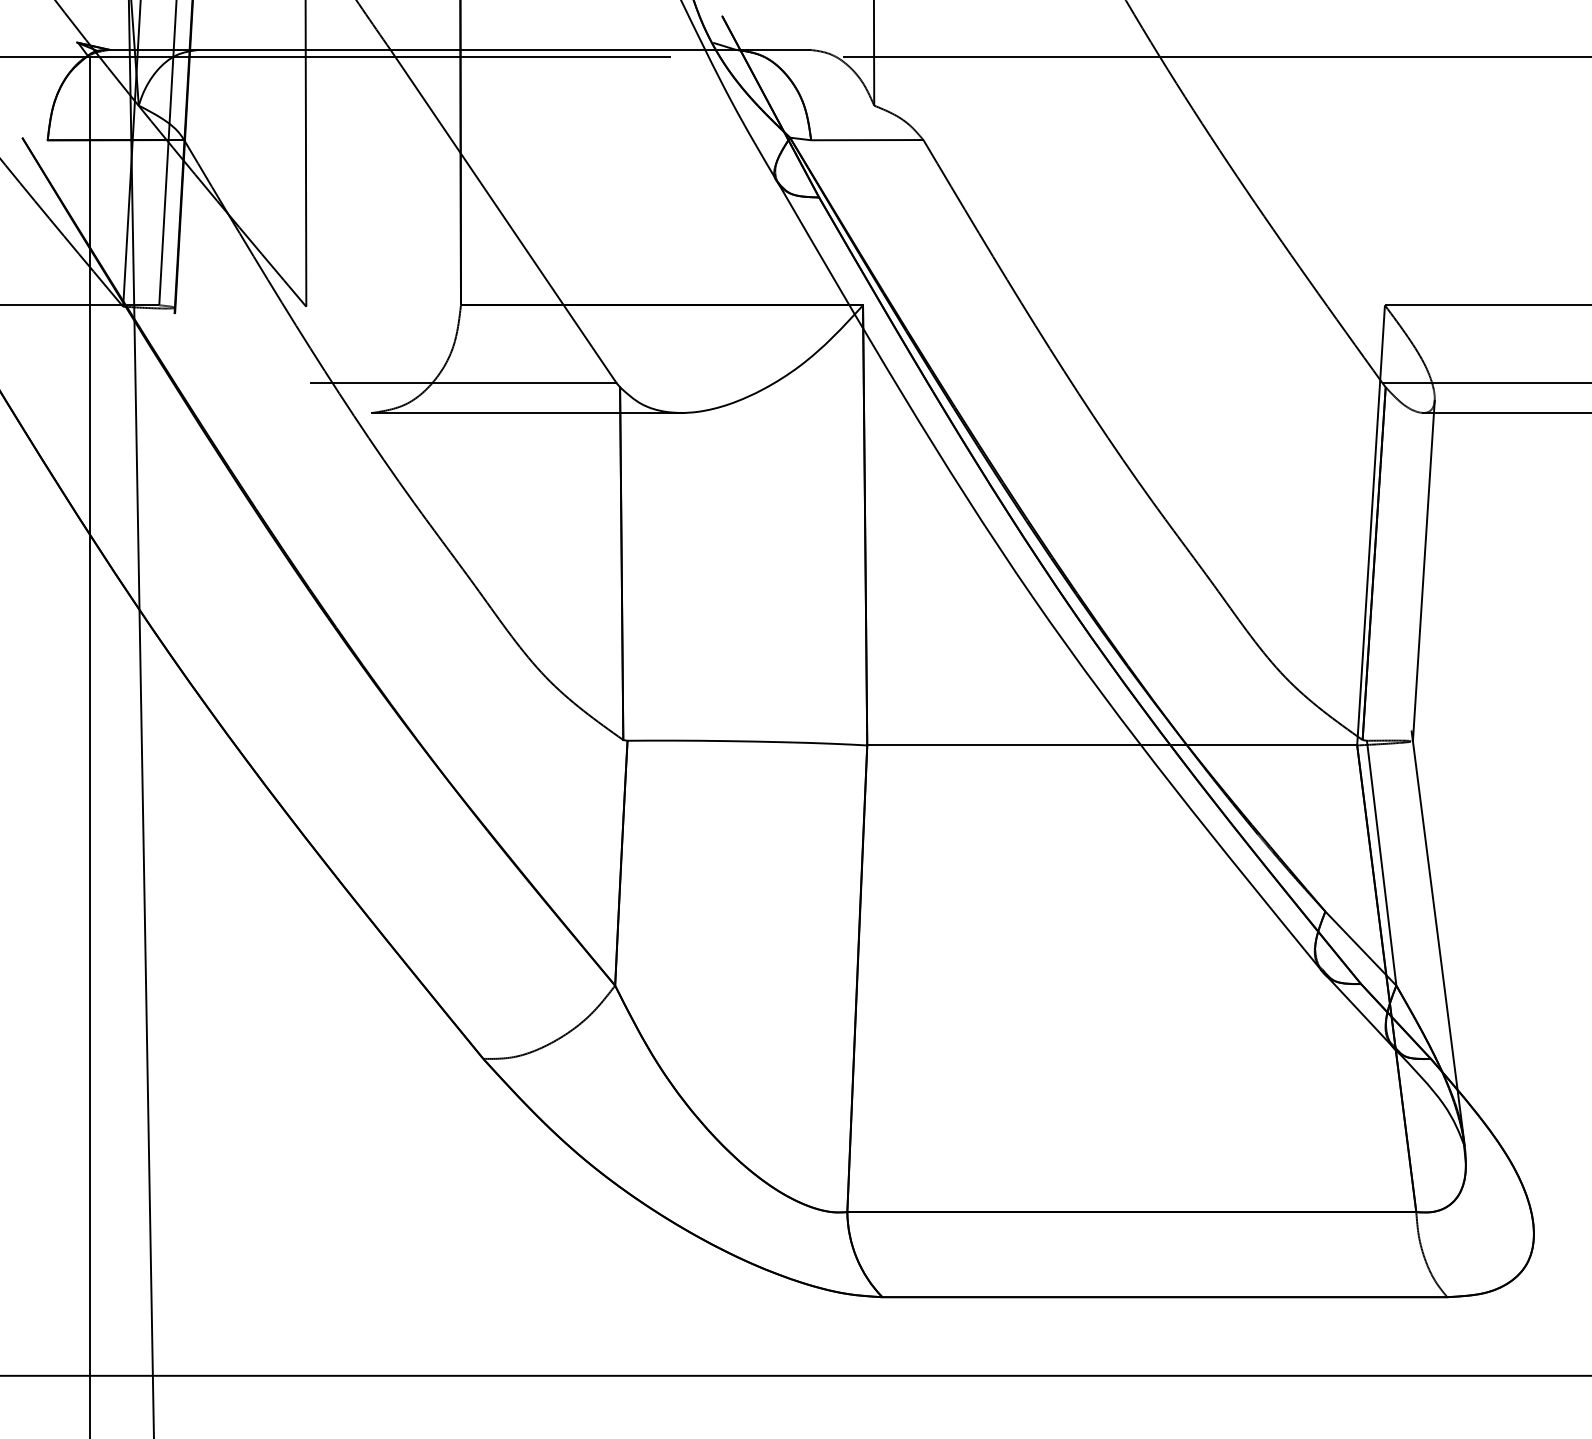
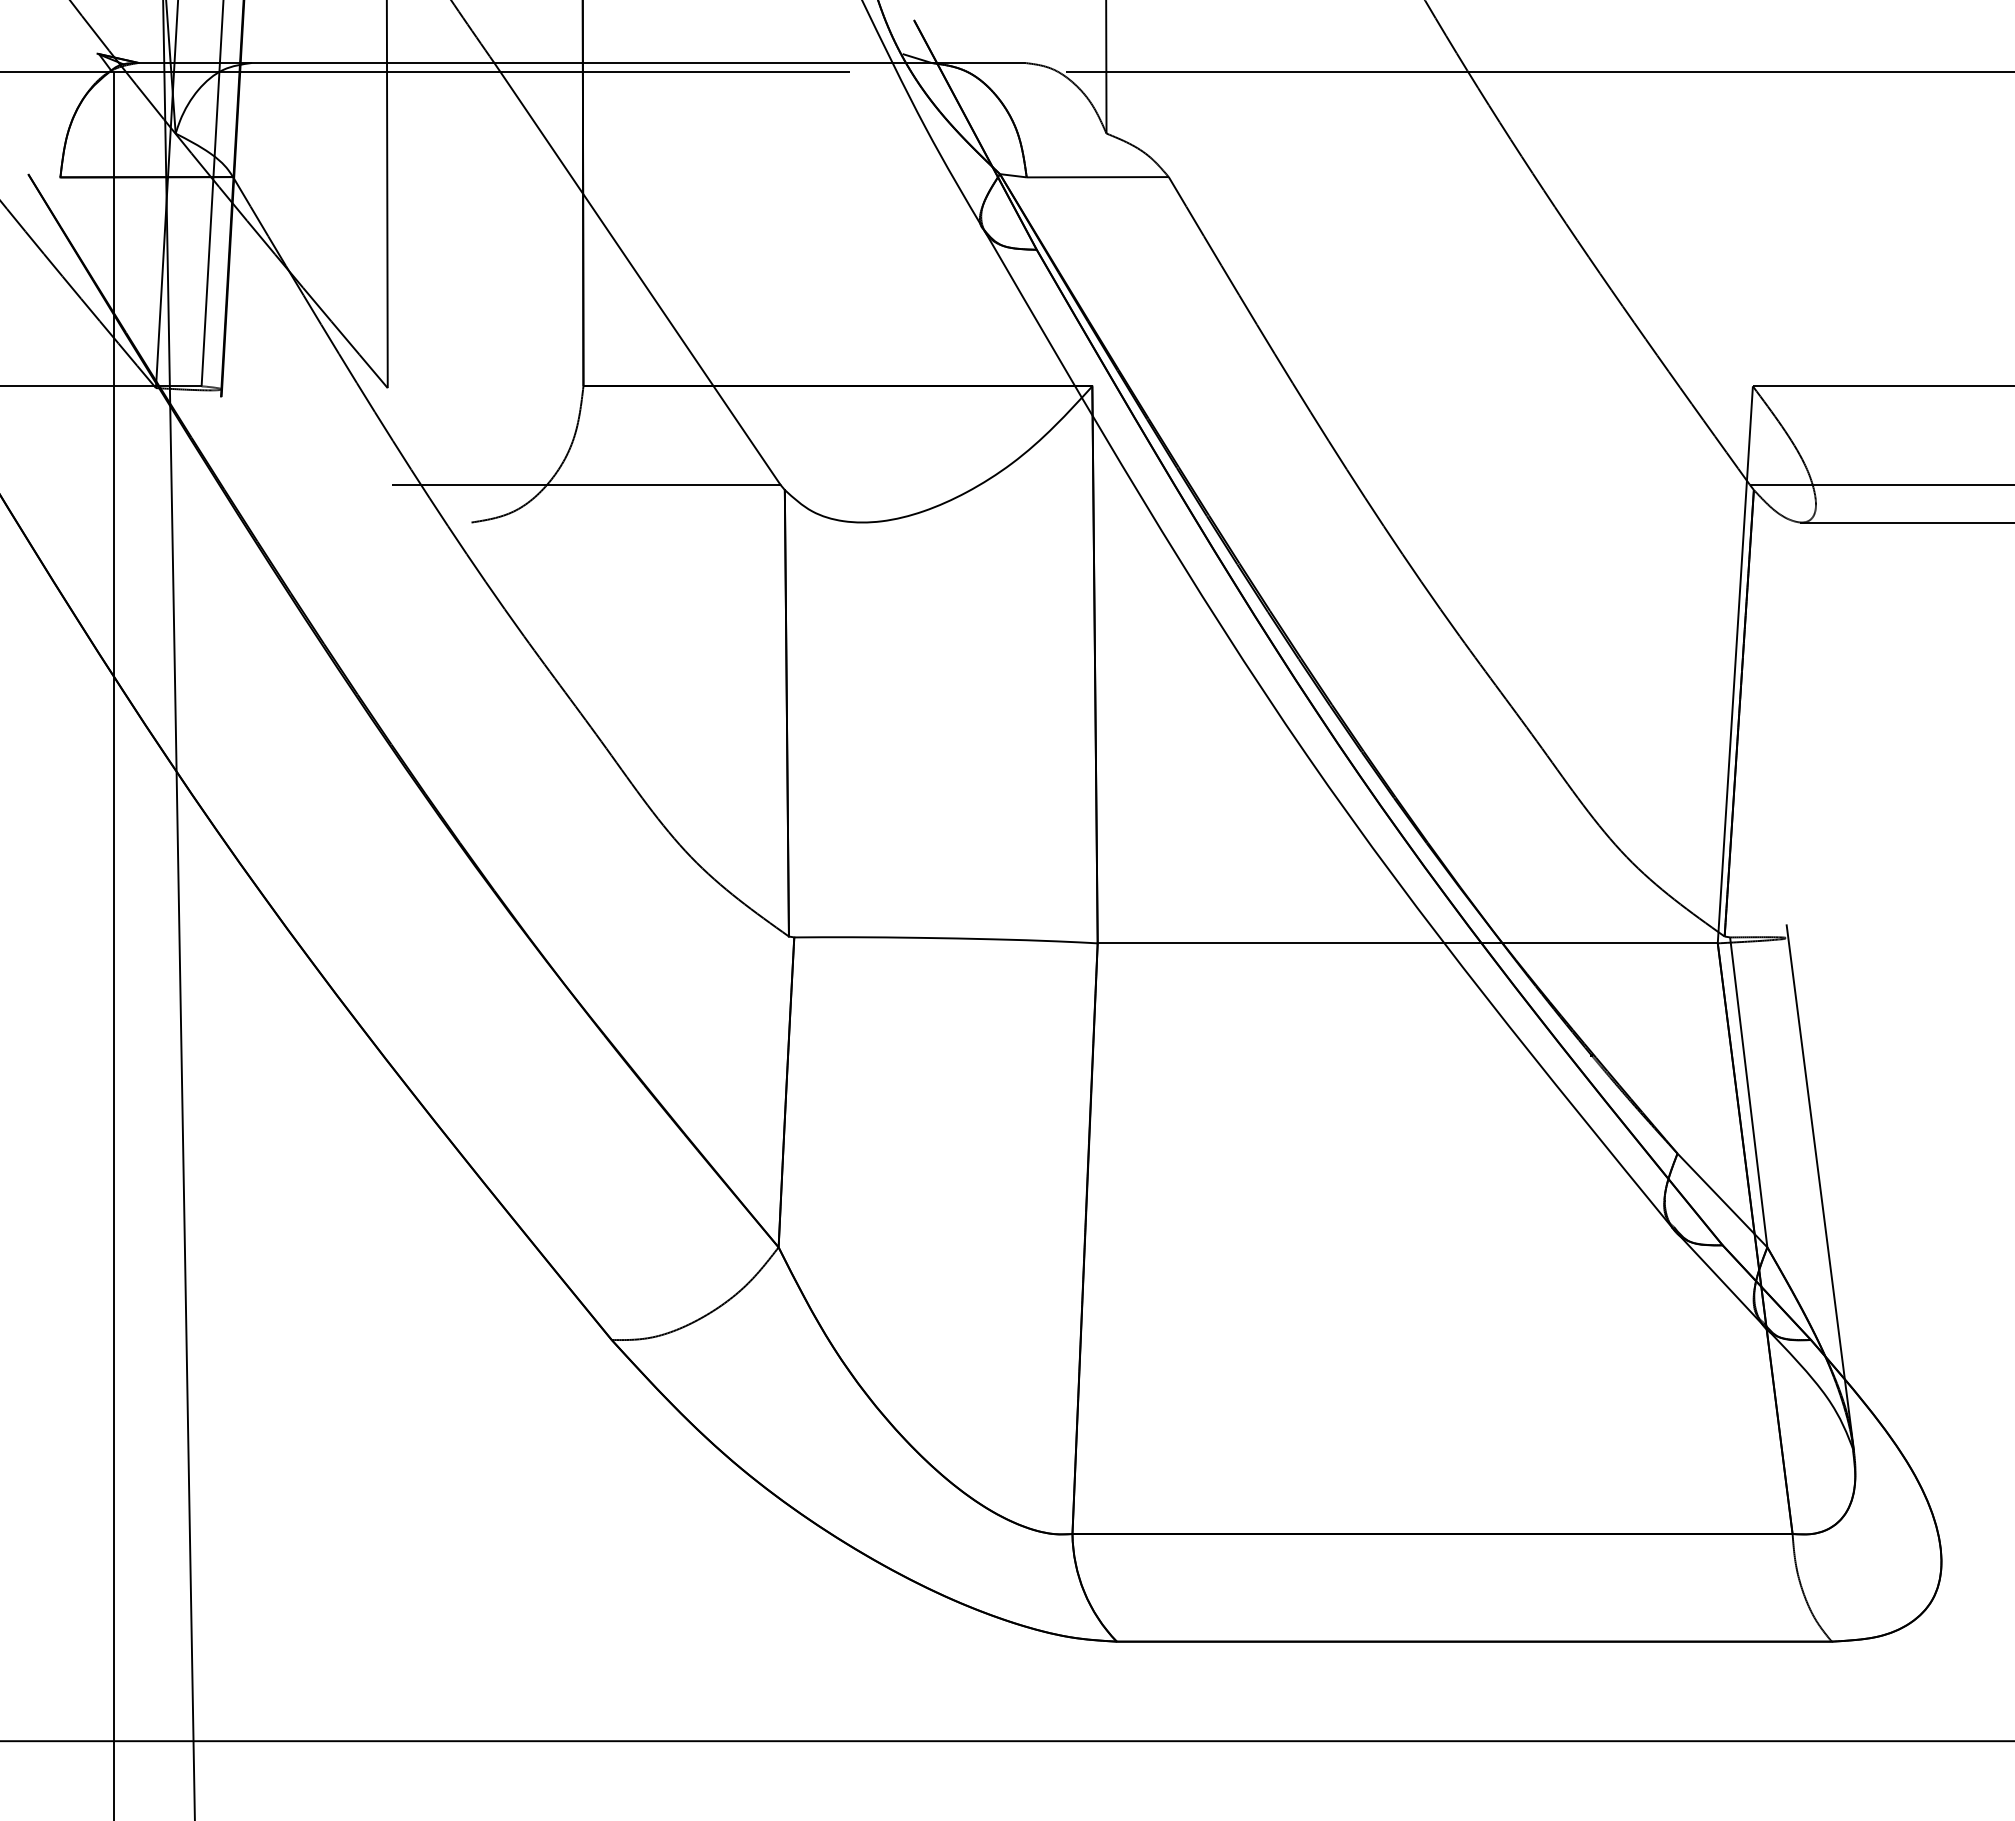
line: (527, 412) -> (667, 522), removed
line: (1424, 570) -> (1802, 722), removed

